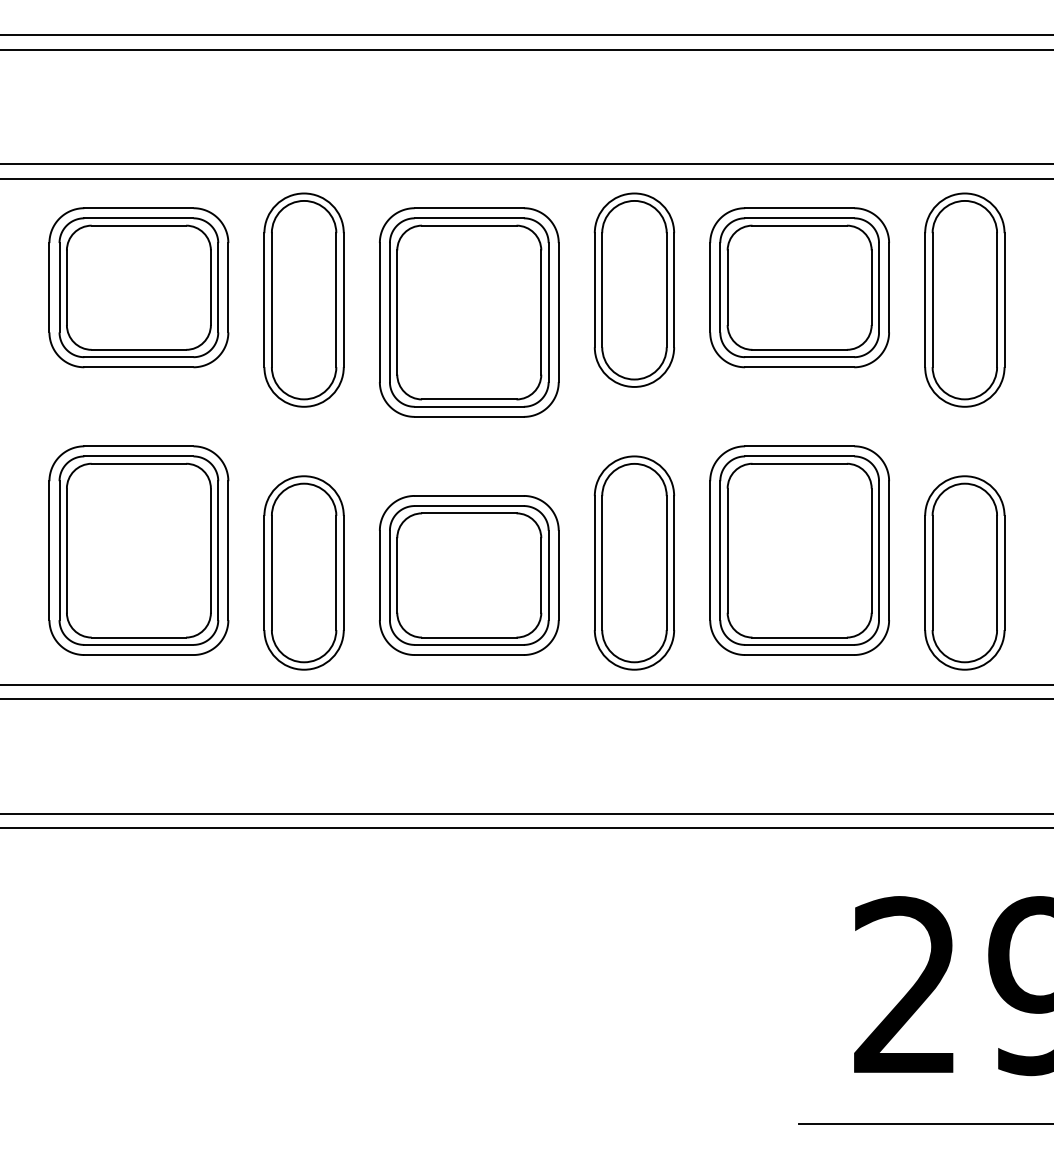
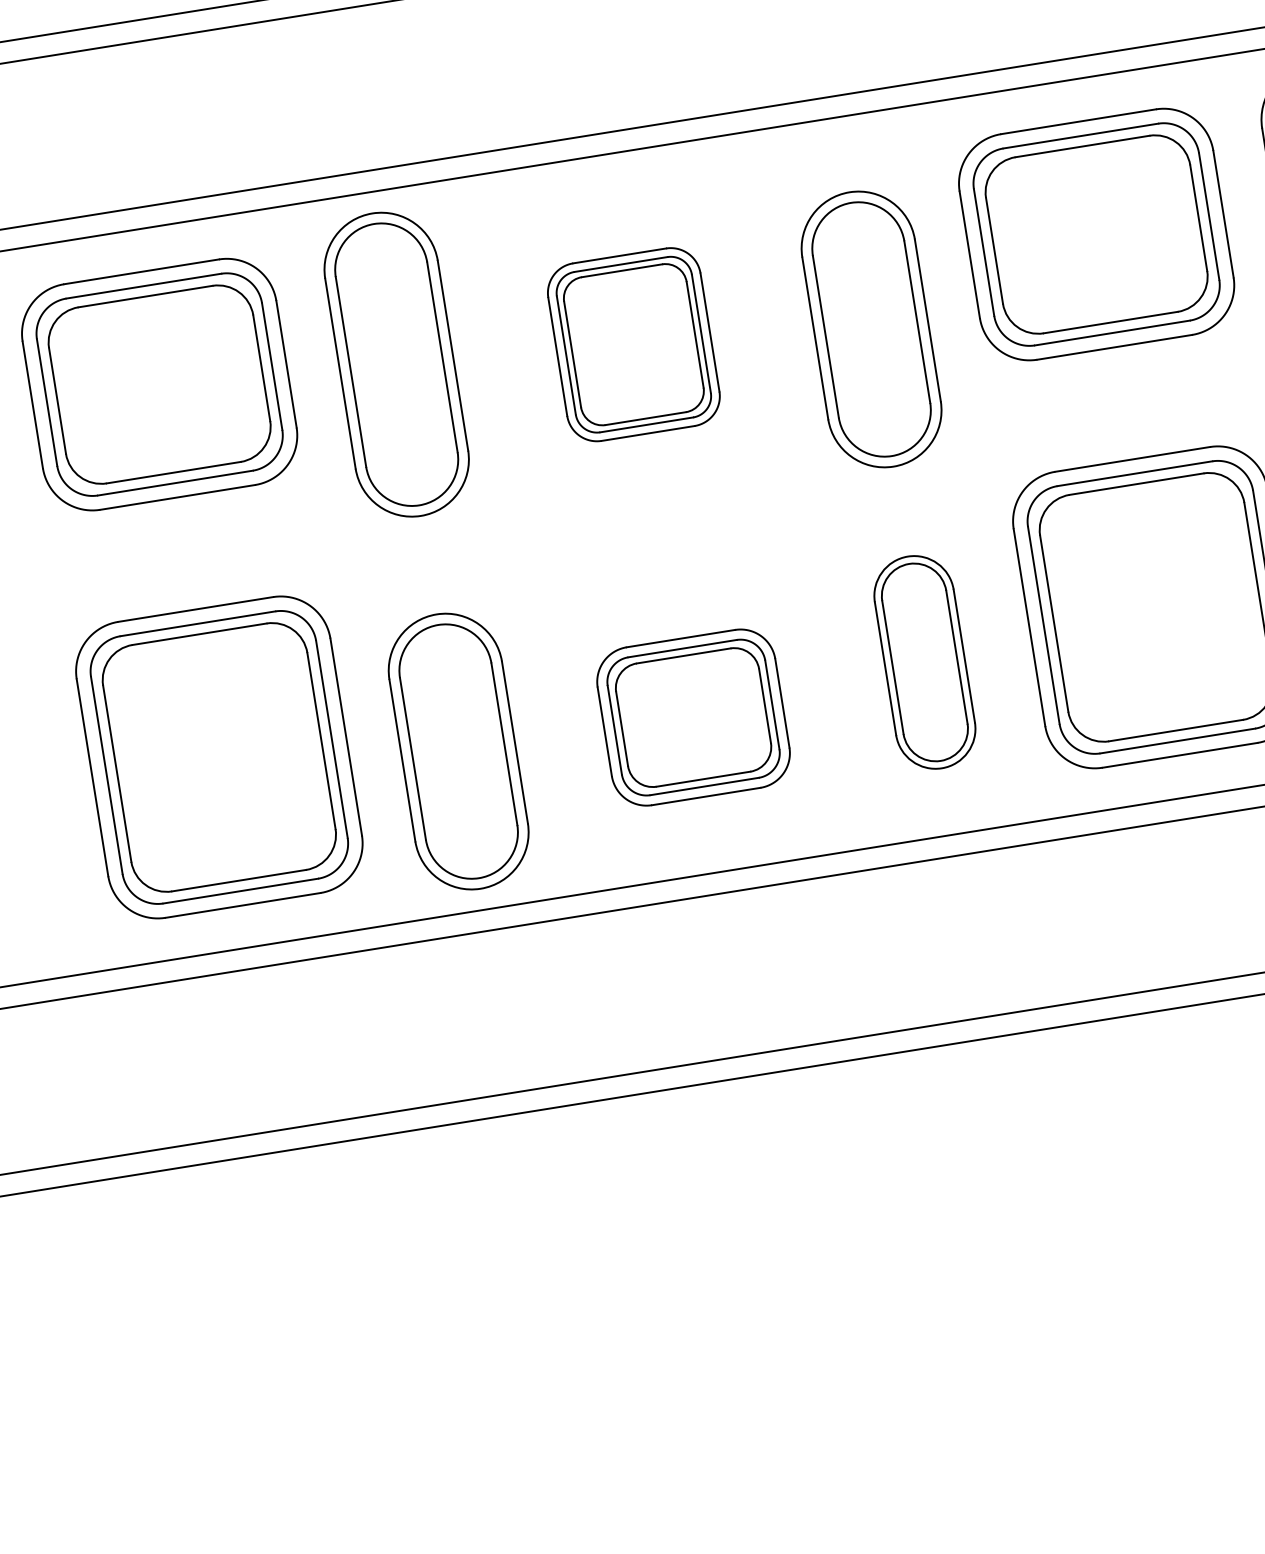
part: (634, 289) -> (871, 328), moved
part: (469, 312) -> (634, 344), size x0.6
part: (634, 562) -> (924, 661), size x0.7
part: (469, 575) -> (693, 717), size x0.7

